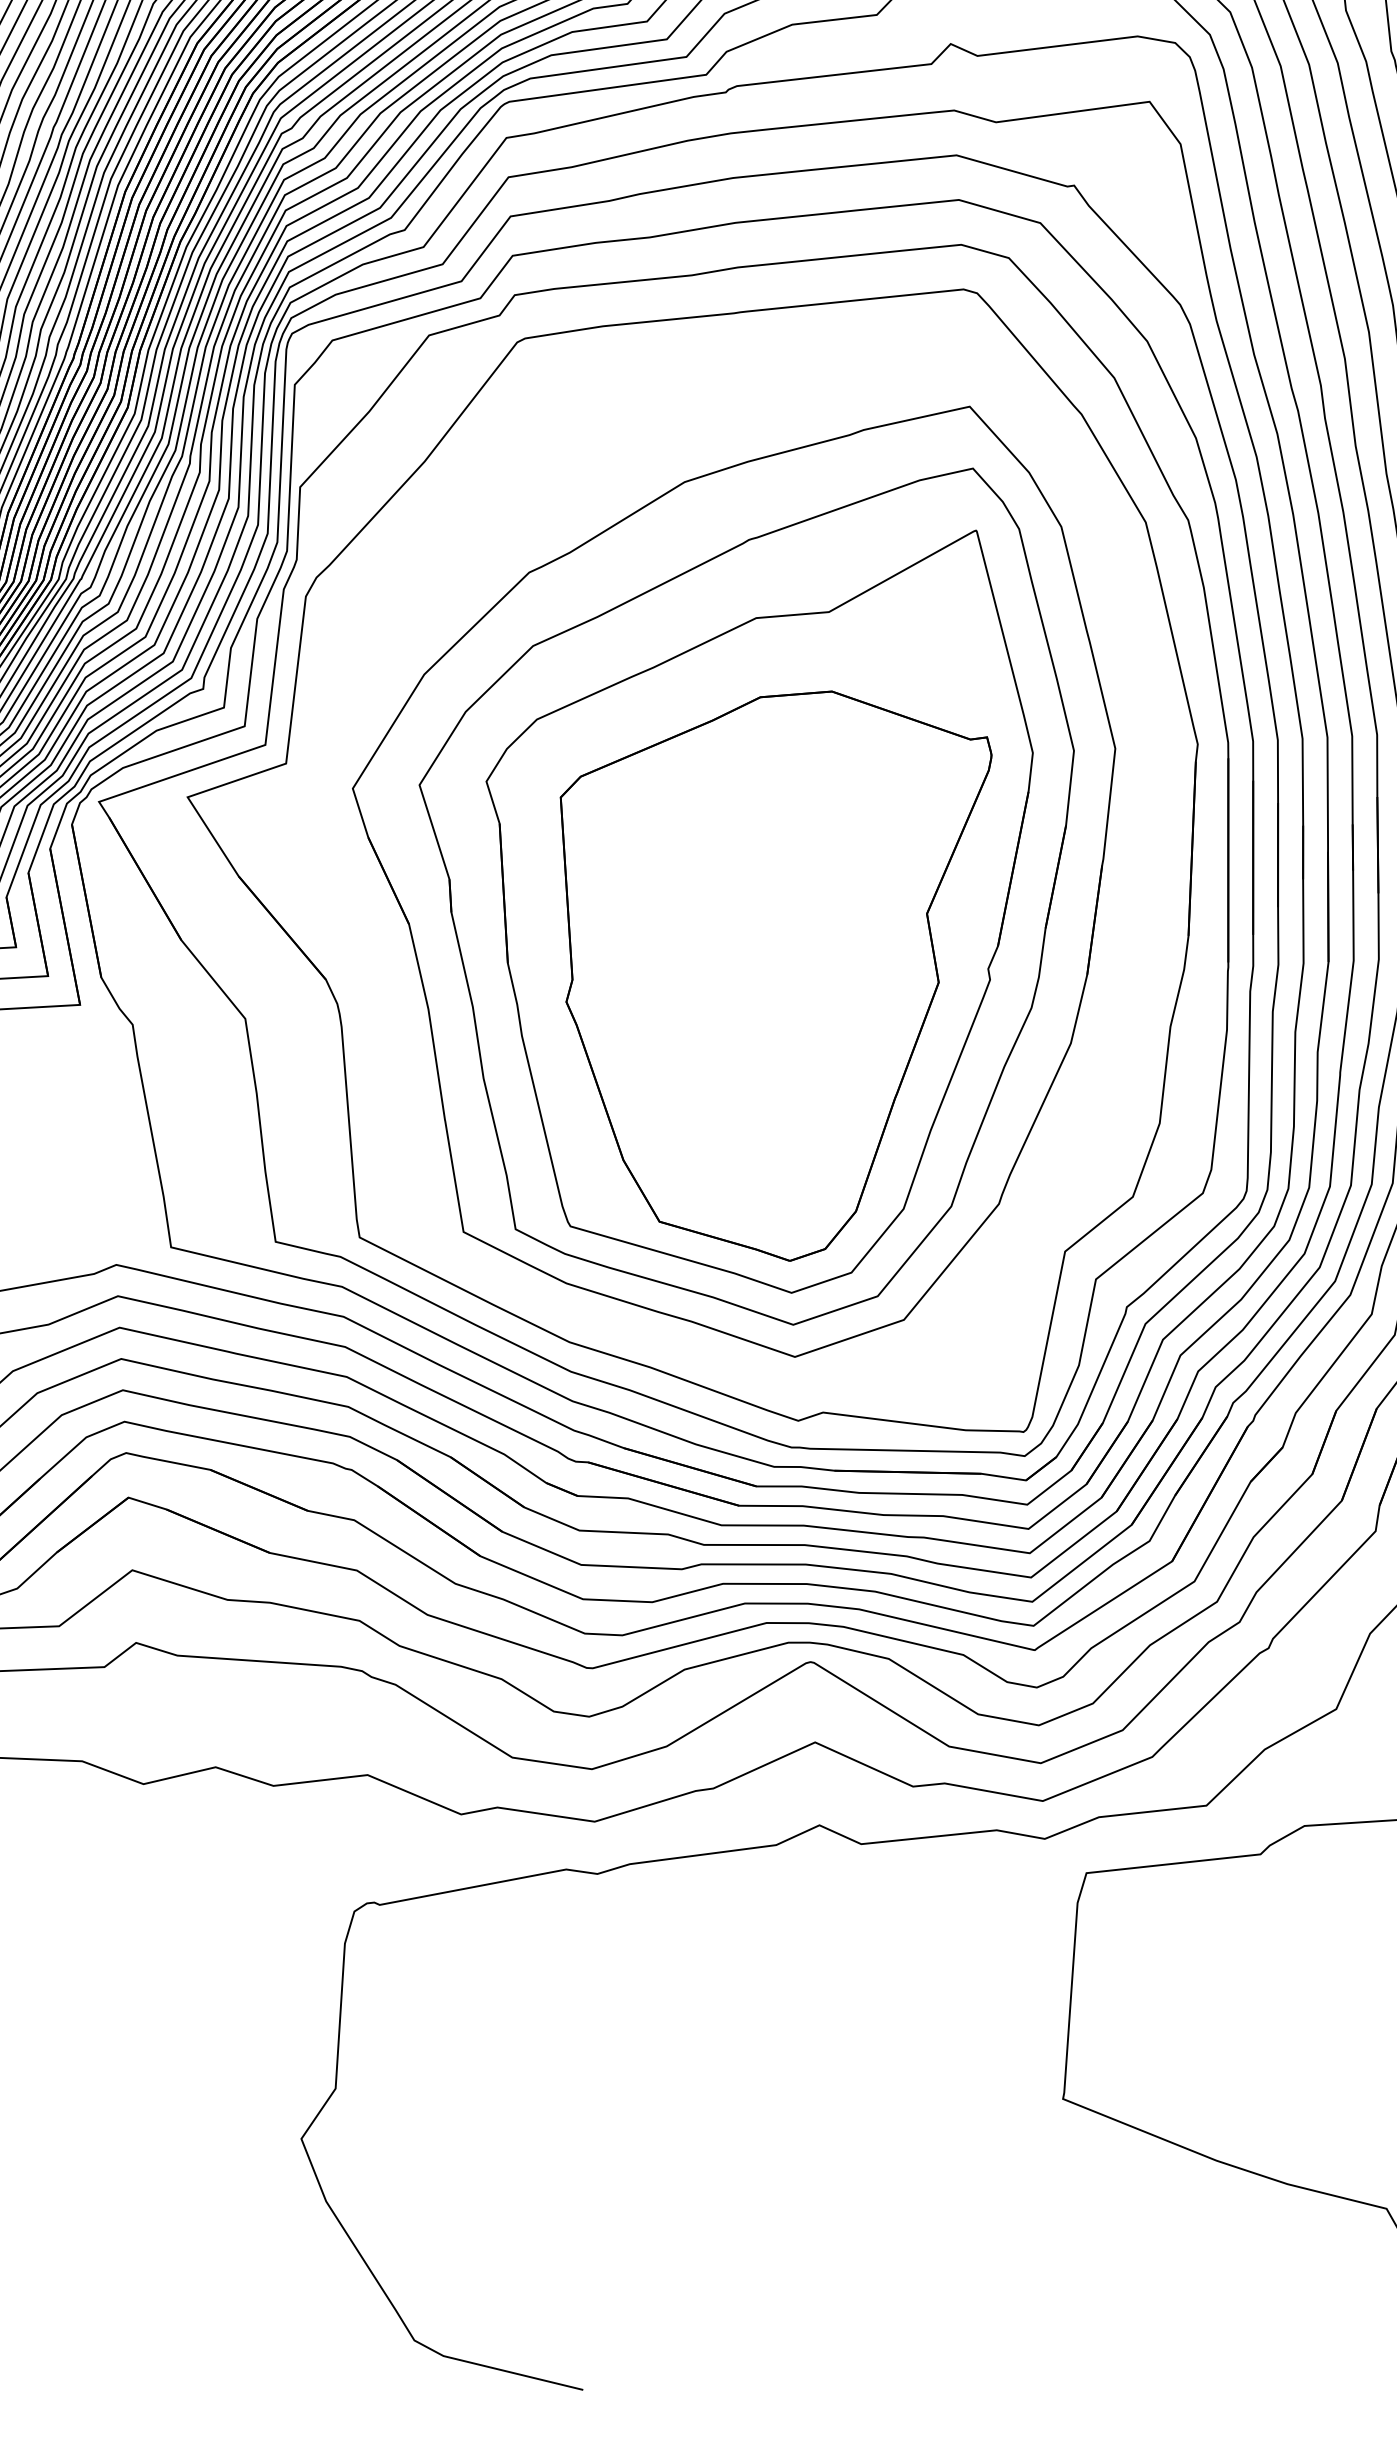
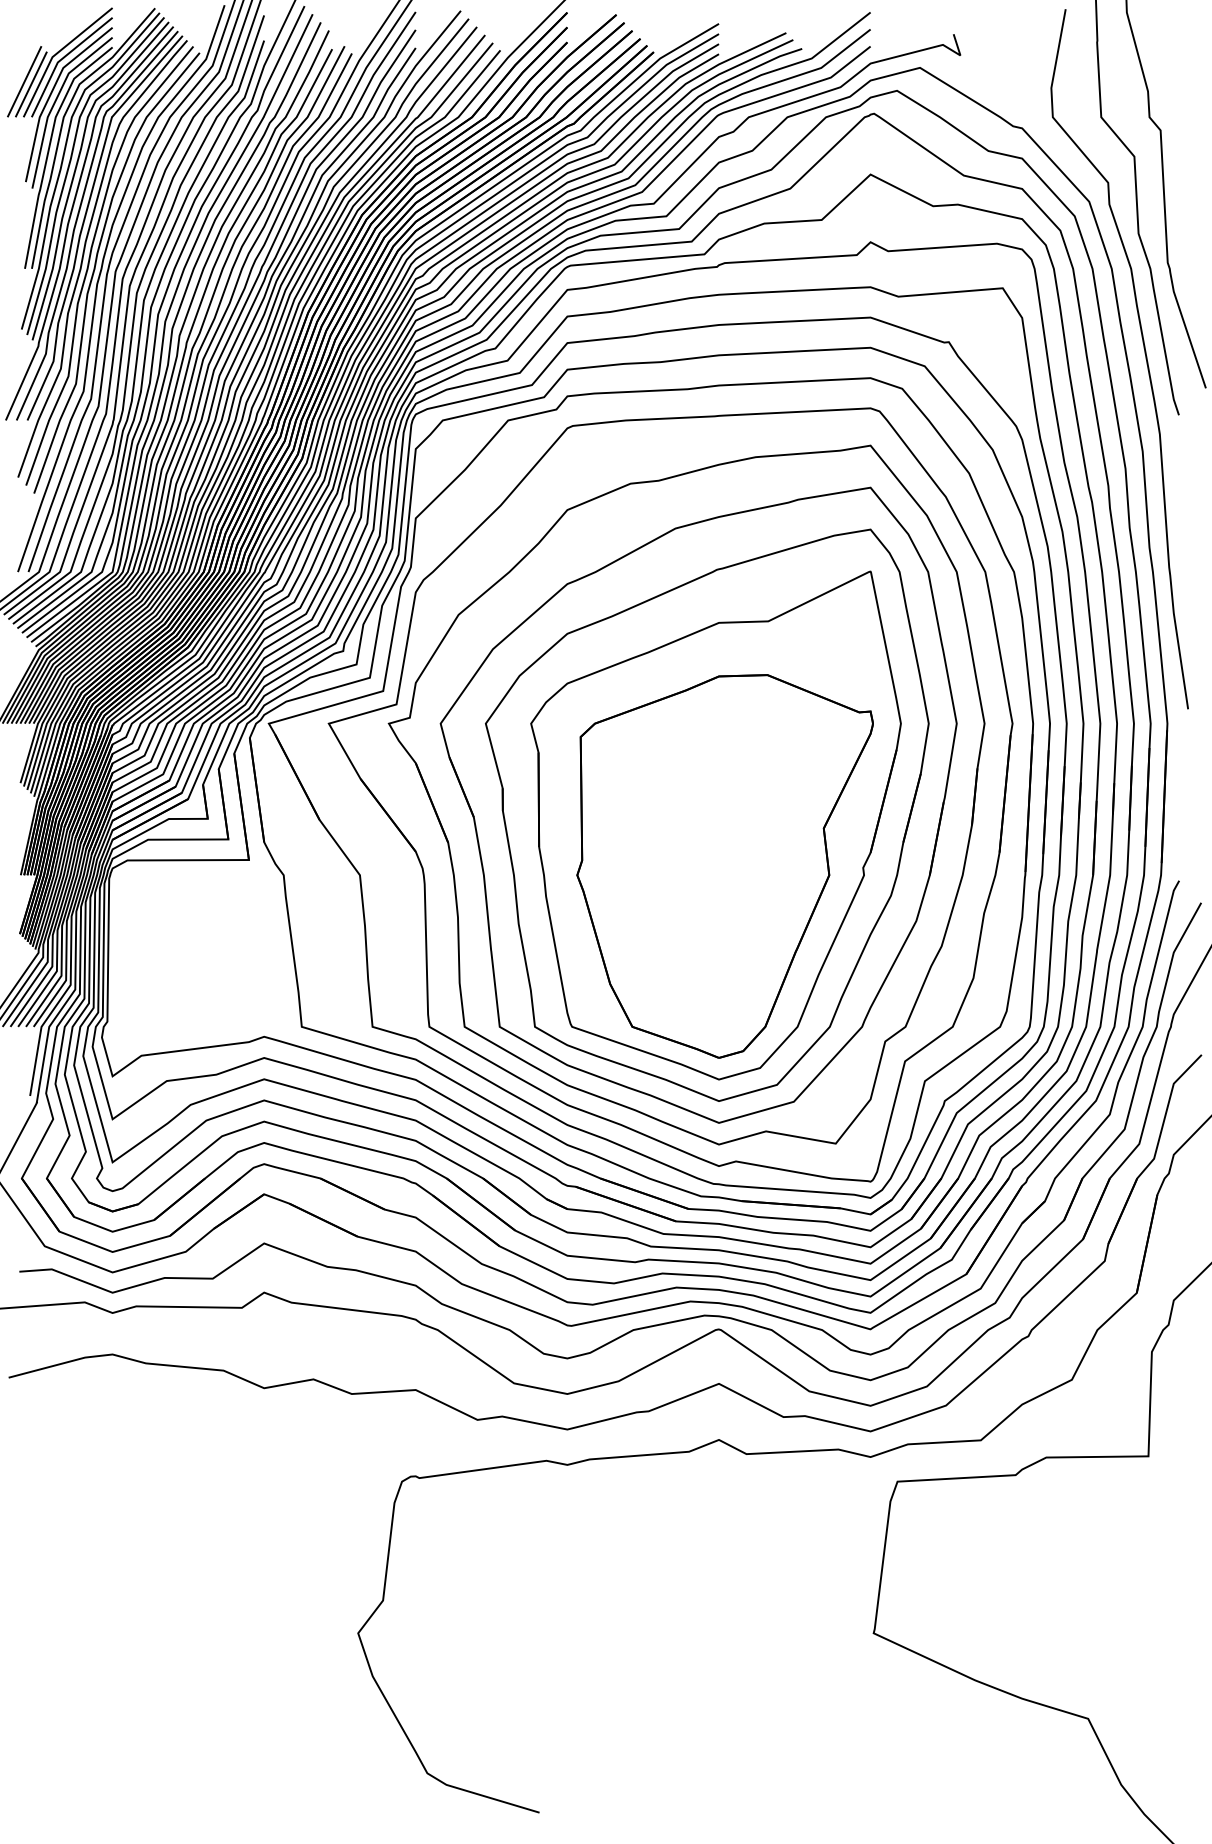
part: (721, 874) -> (686, 794), added

